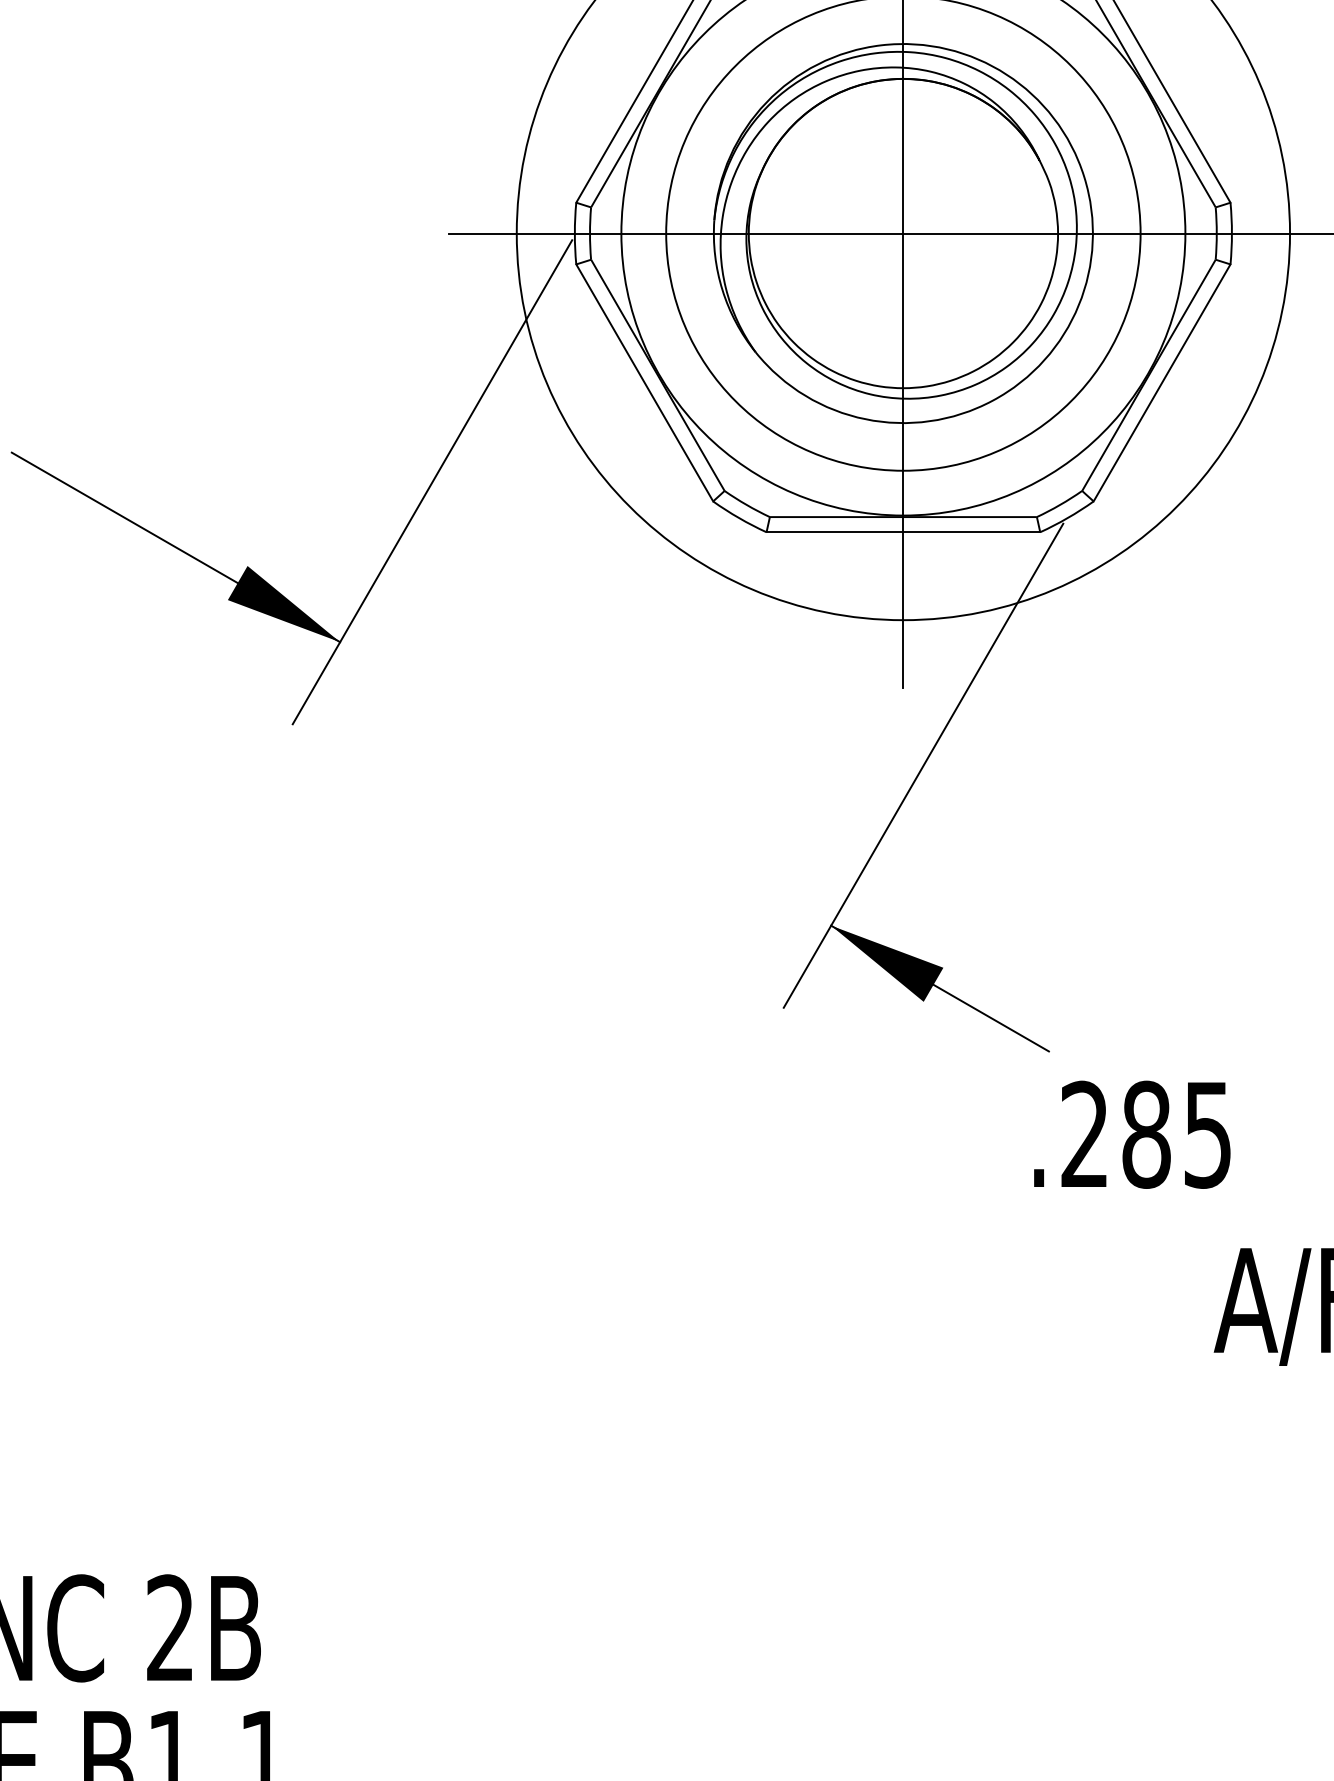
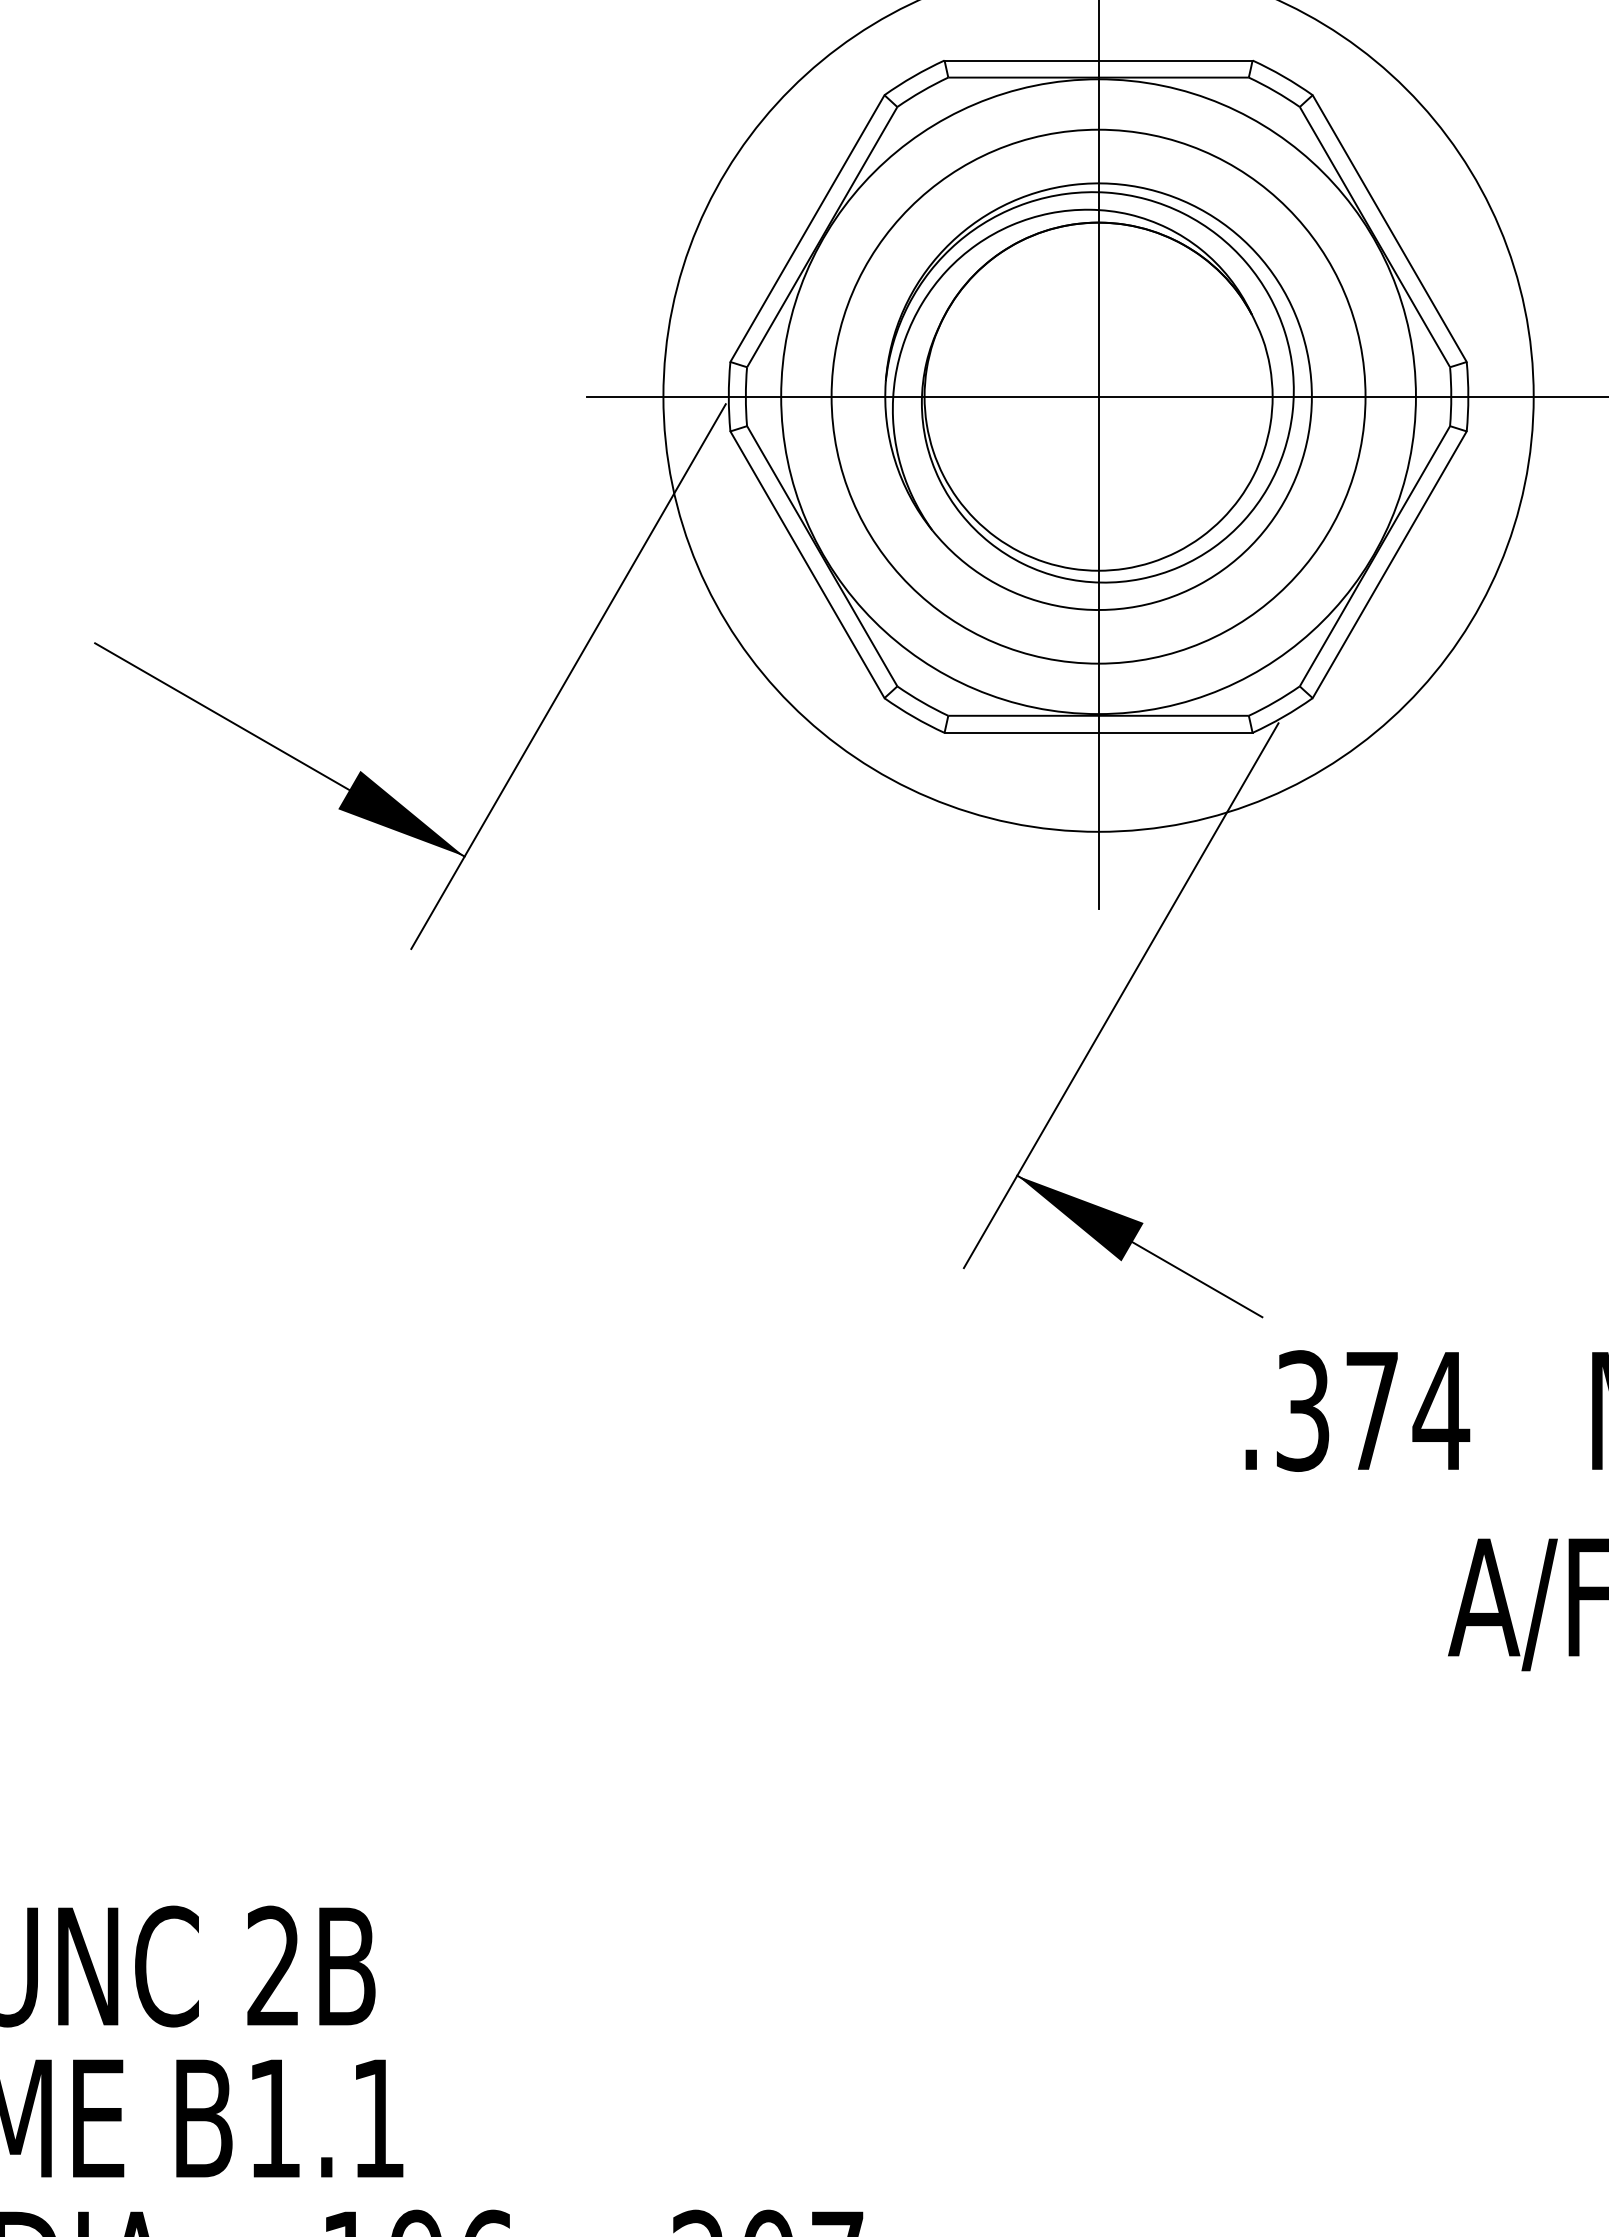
text: (1147, 1134) -> (1373, 1410), .285 -> .374

